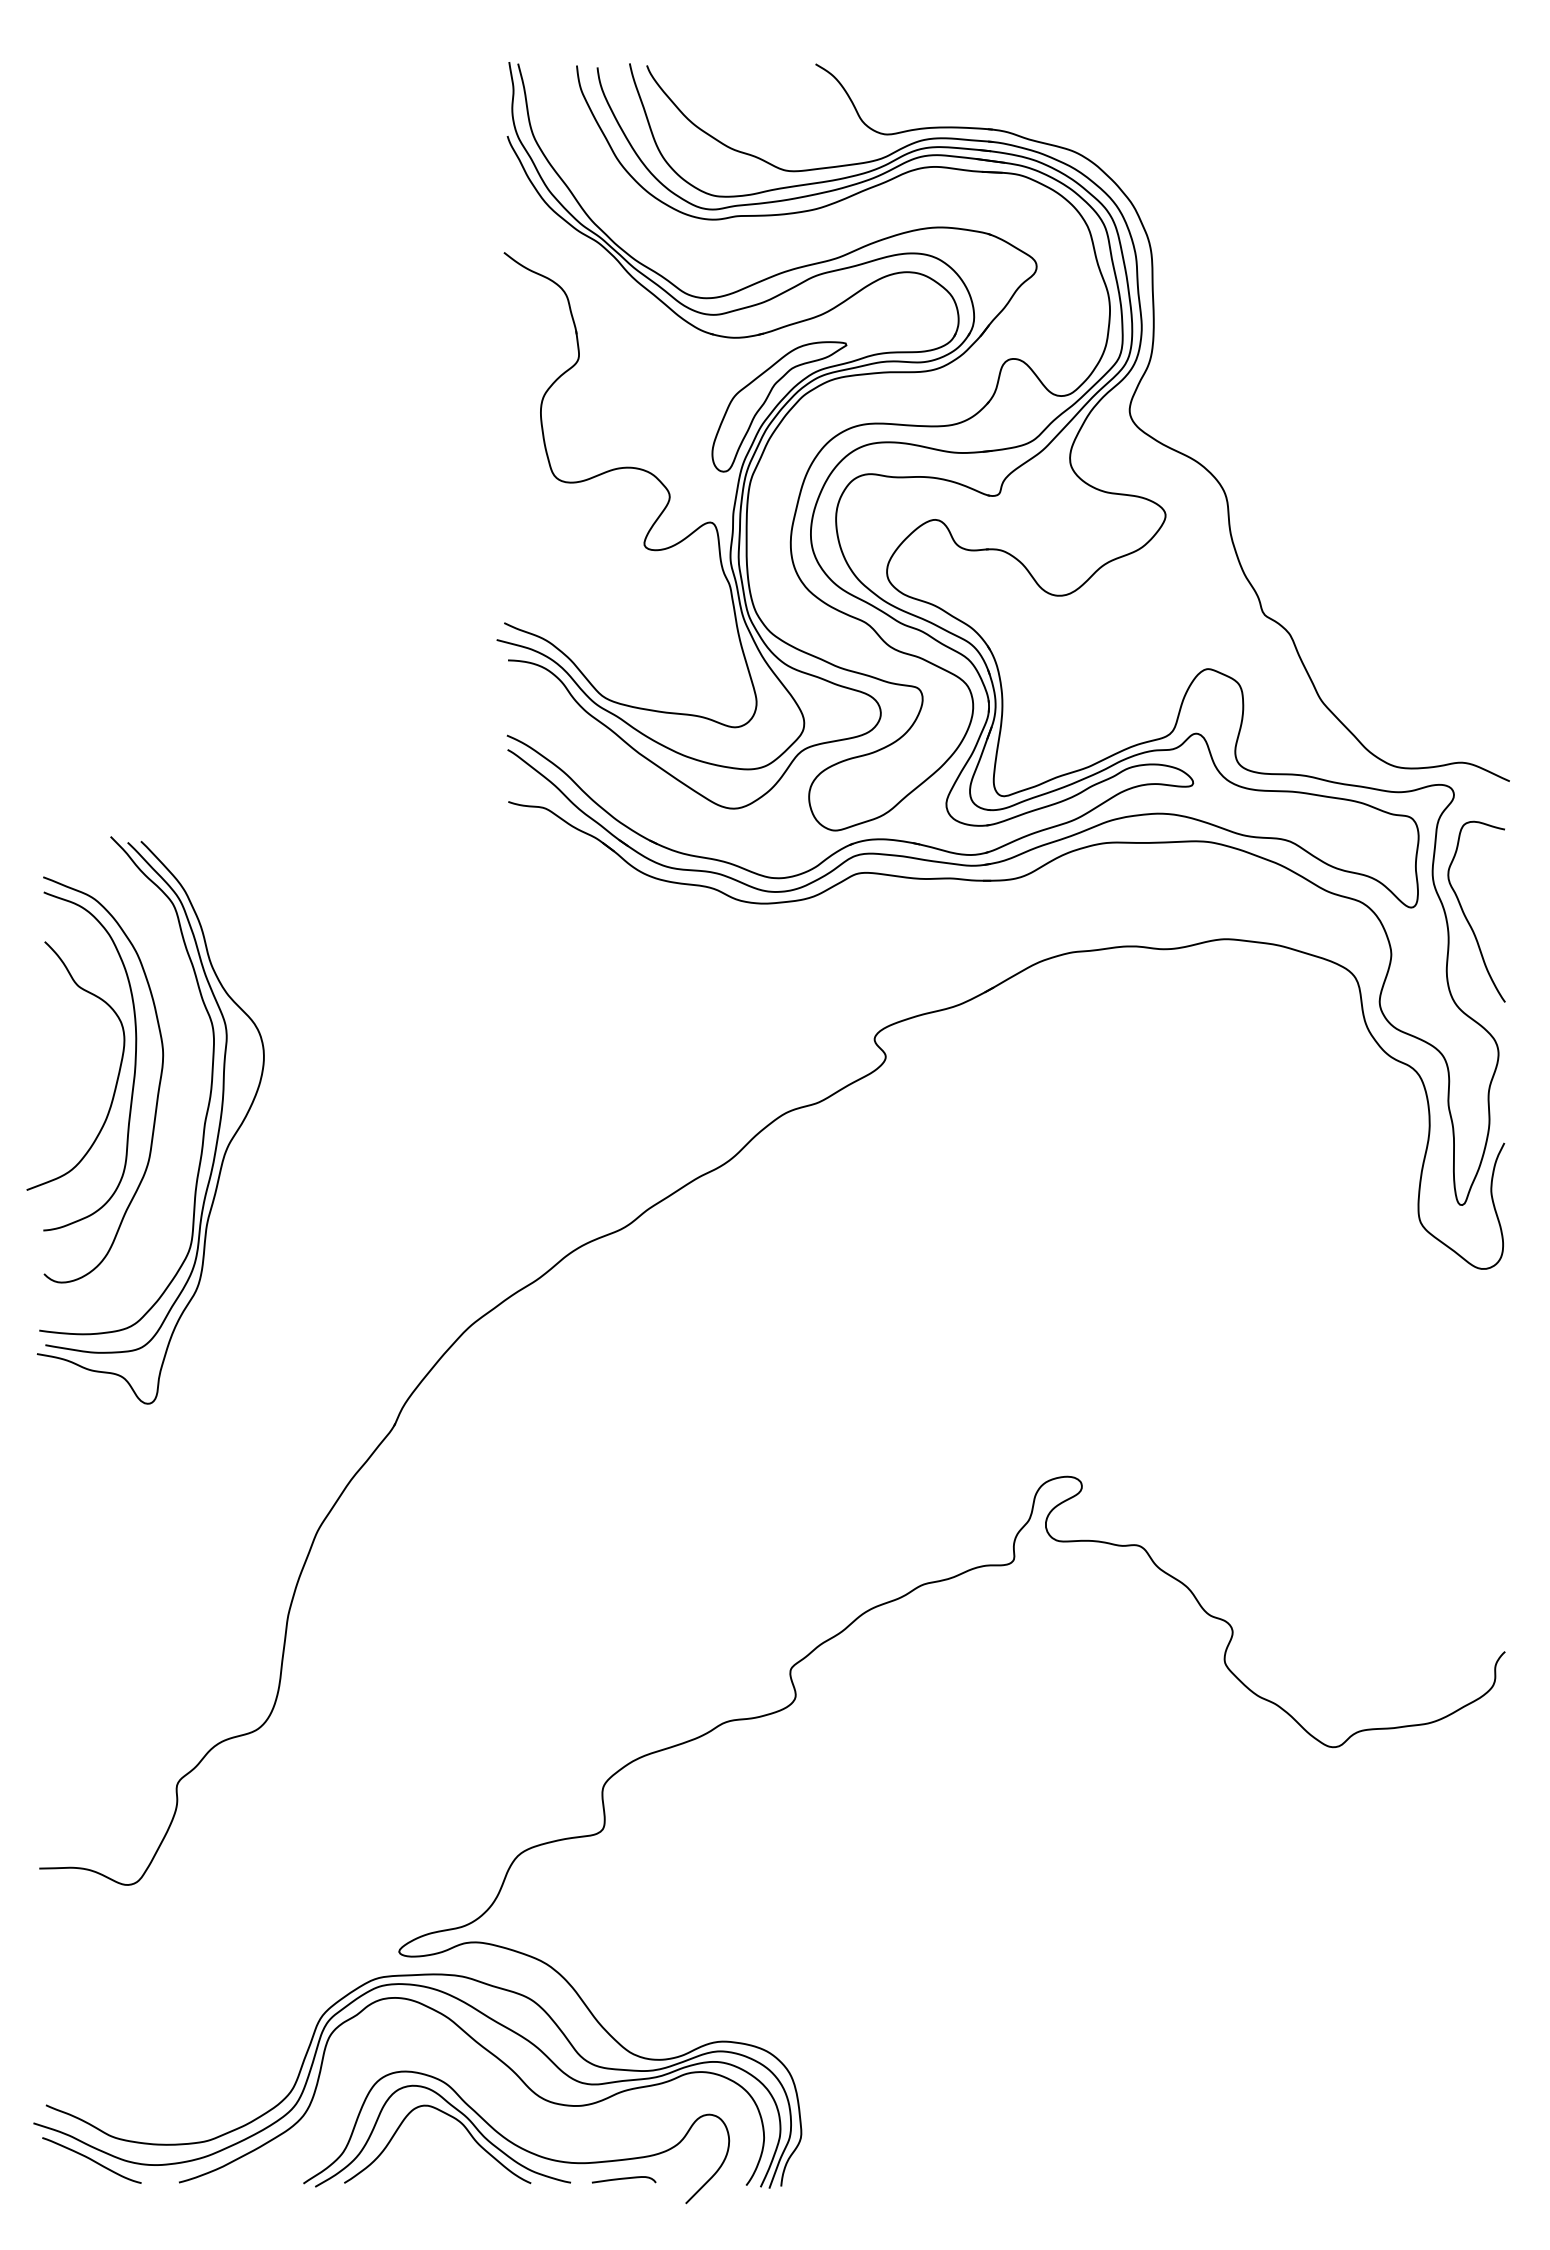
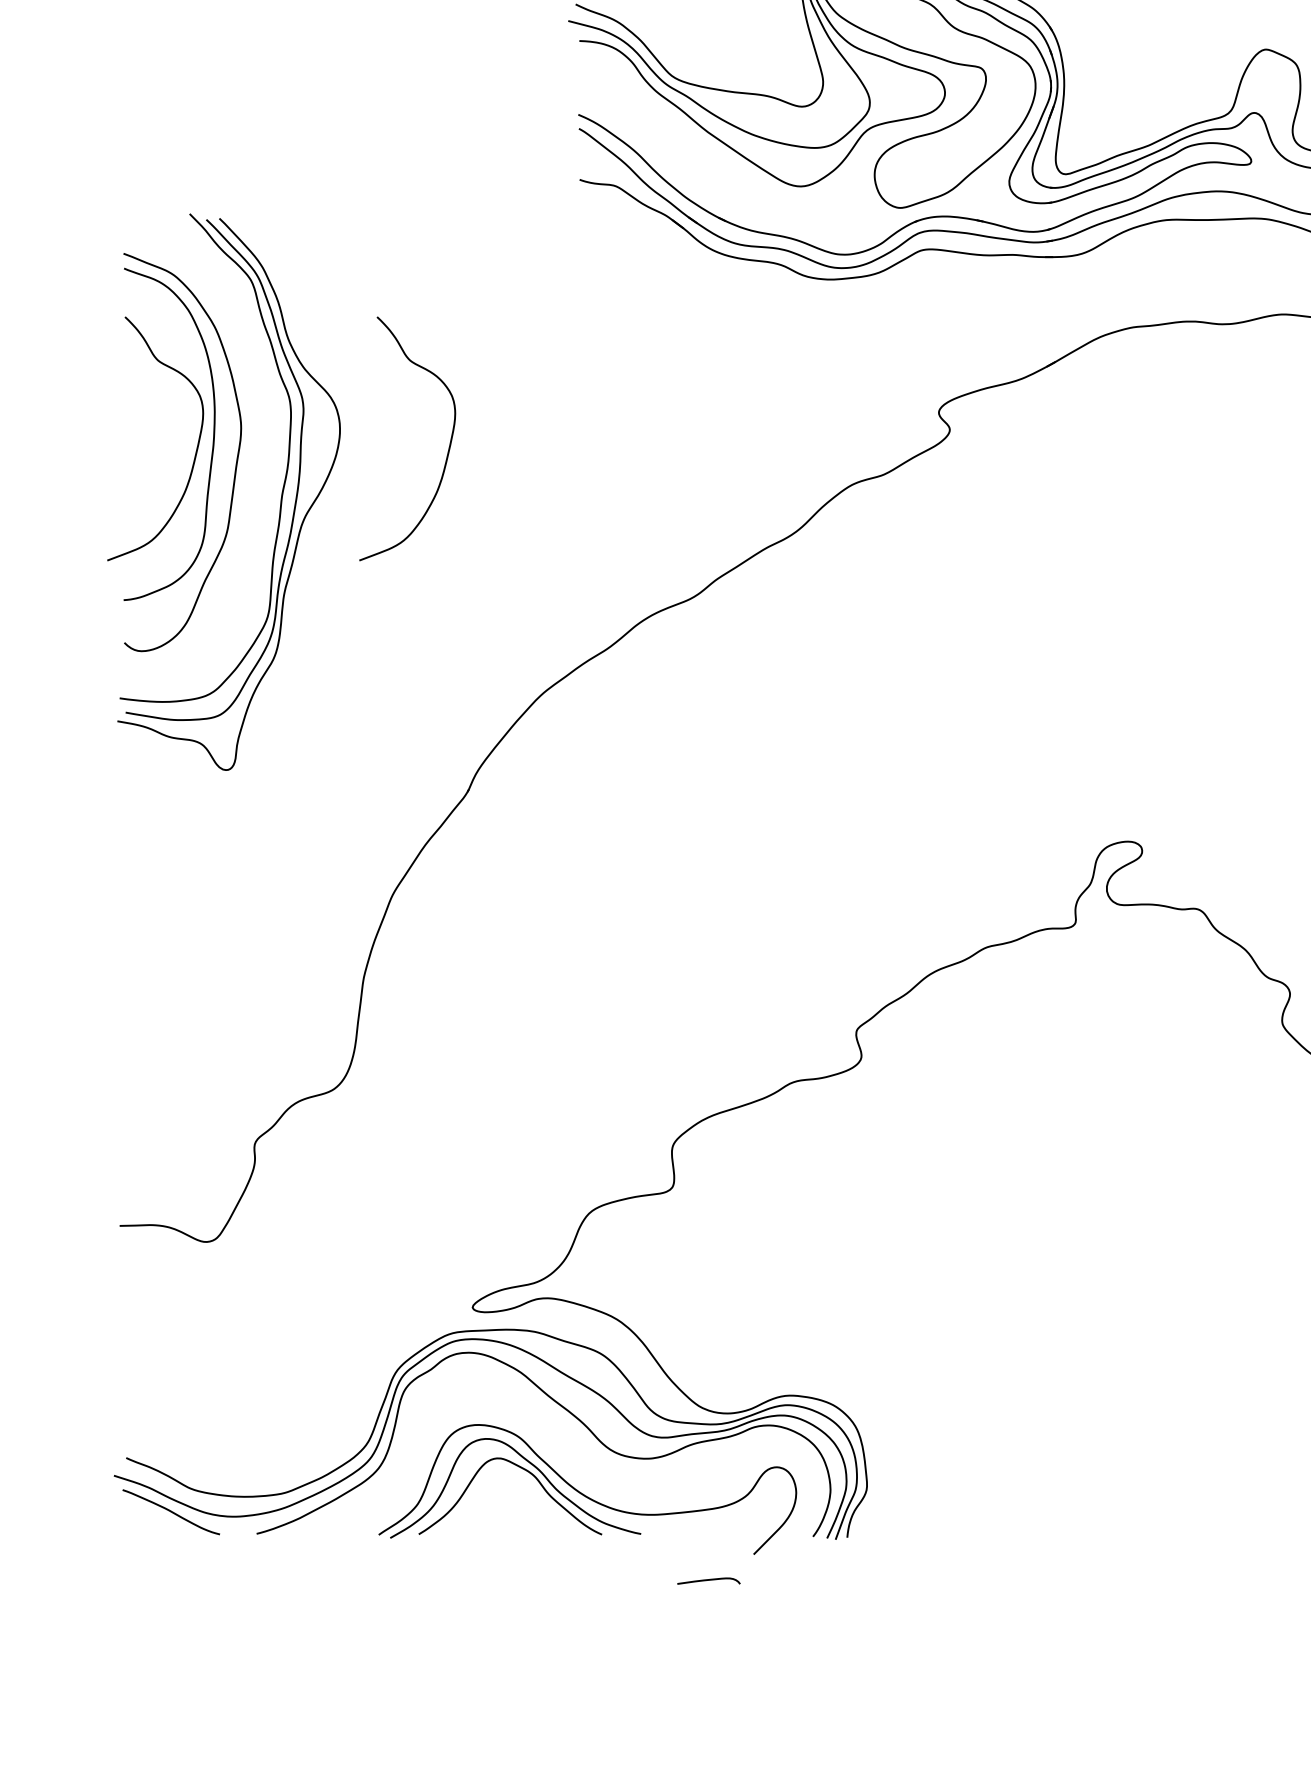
curve: (374, 1075) -> (448, 448), added
curve: (623, 2179) -> (708, 1580), moved

